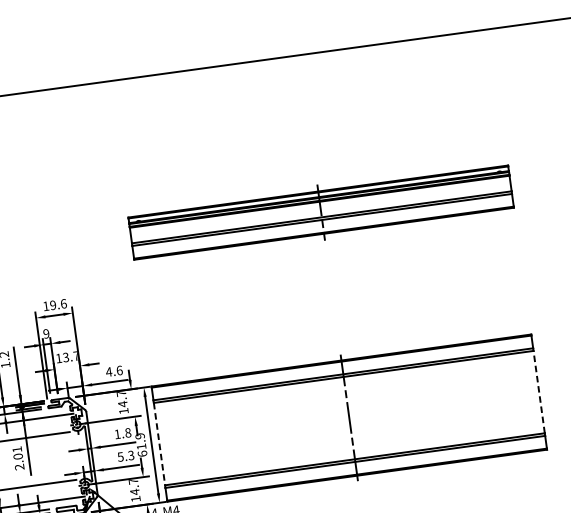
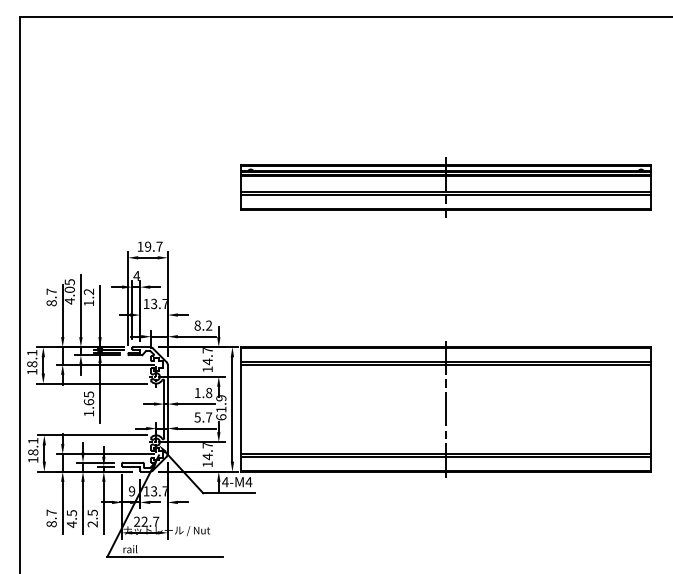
text: (63, 303) -> (159, 246), 19.6 -> 19.7
text: (46, 333) -> (136, 275), 9 -> 4
text: (114, 371) -> (203, 325), 4.6 -> 8.2
line: (539, 392) -> (651, 409), dashed -> solid
line: (159, 444) -> (240, 409), dashed -> solid
text: (131, 455) -> (209, 417), 5.3 -> 5.7
text: (17, 457) -> (88, 403), 2.01 -> 1.65

